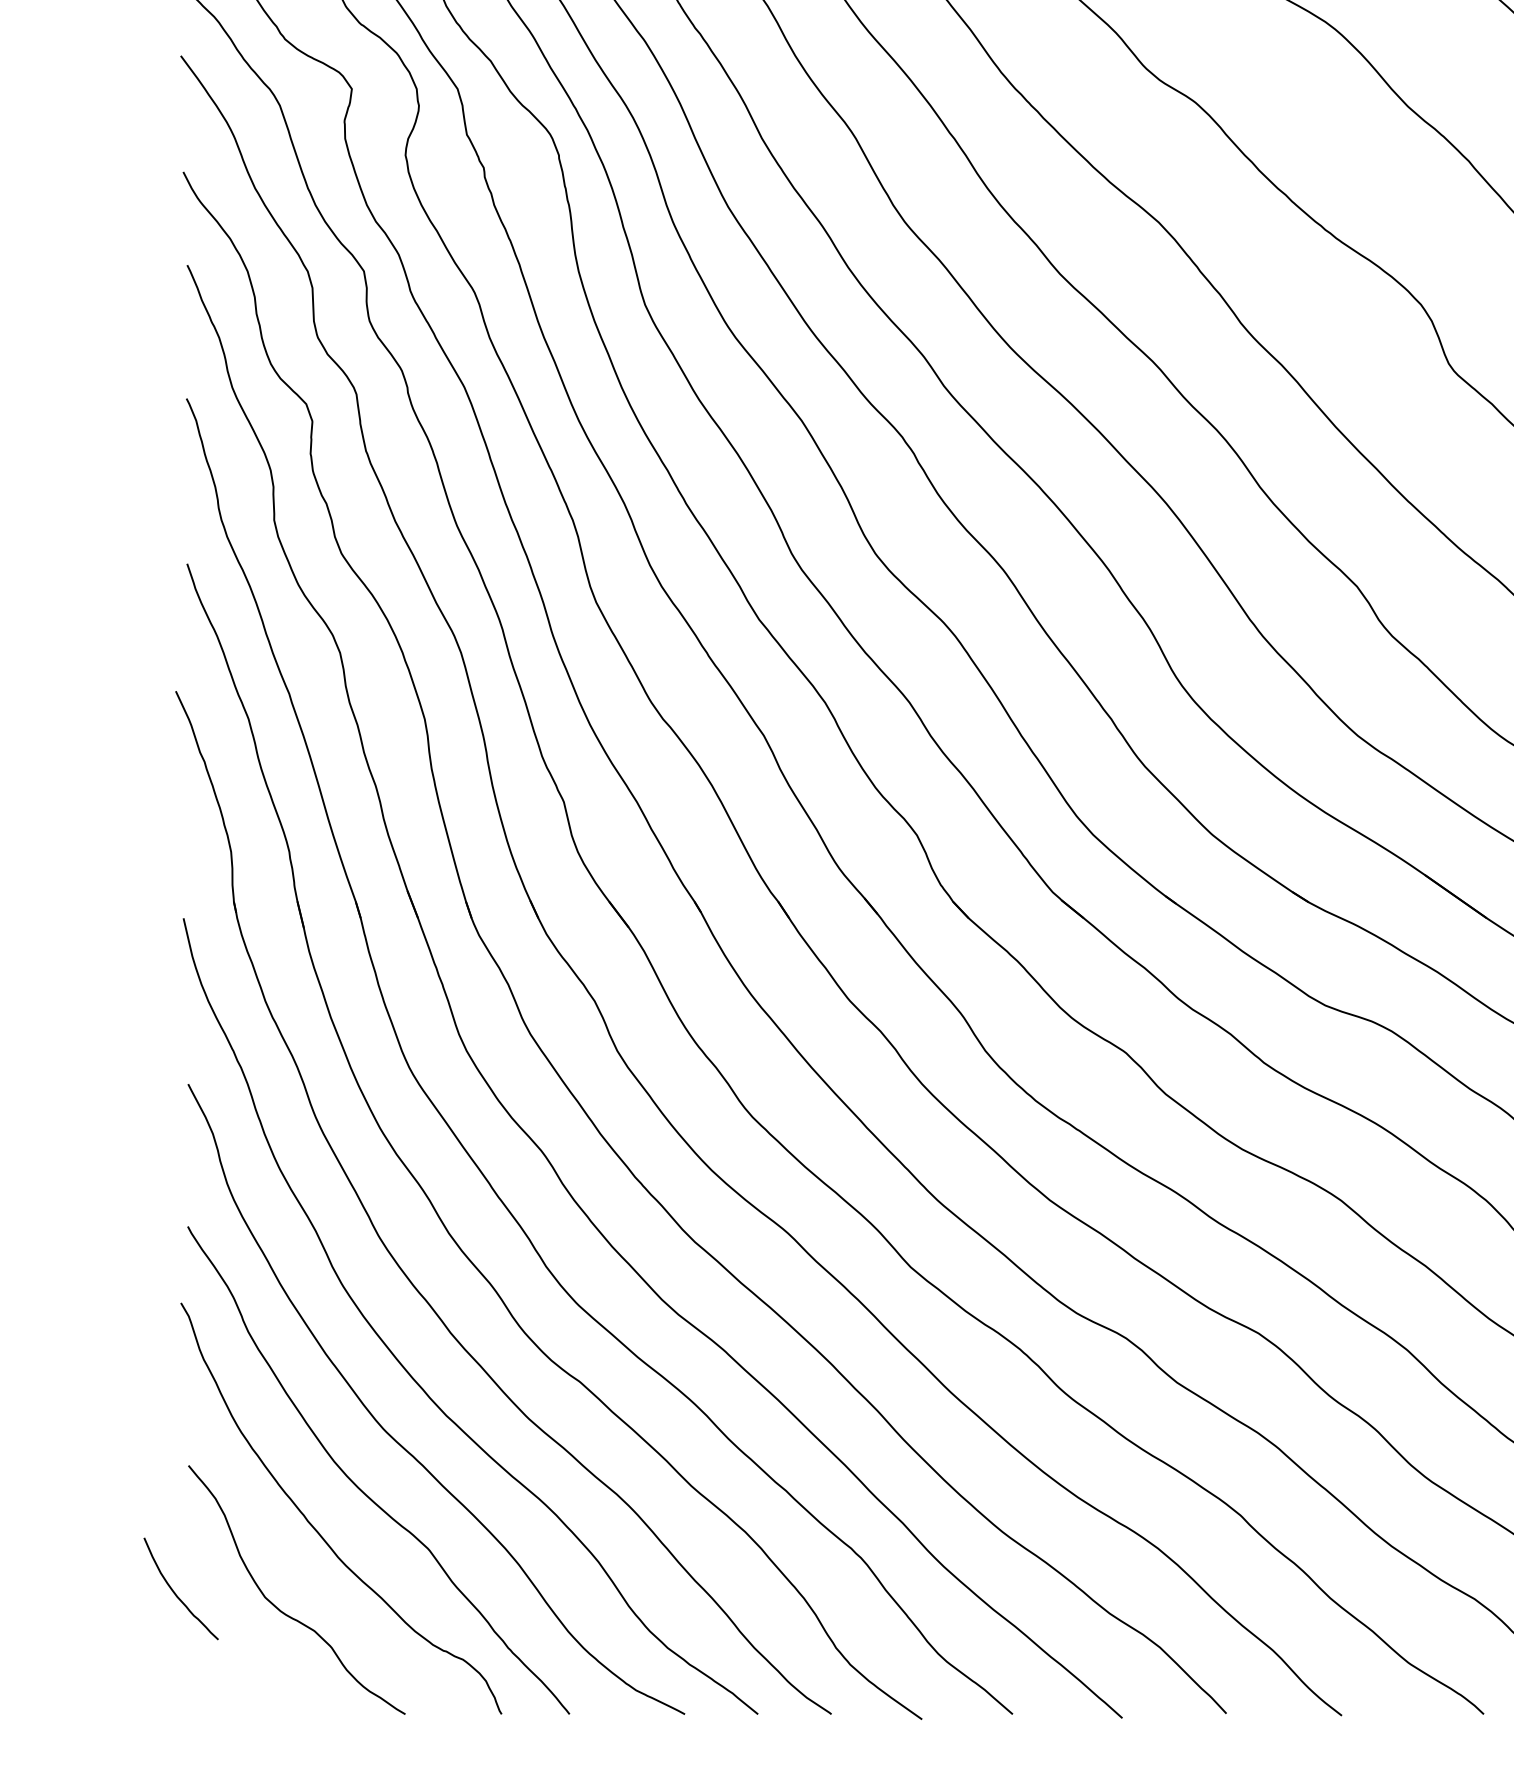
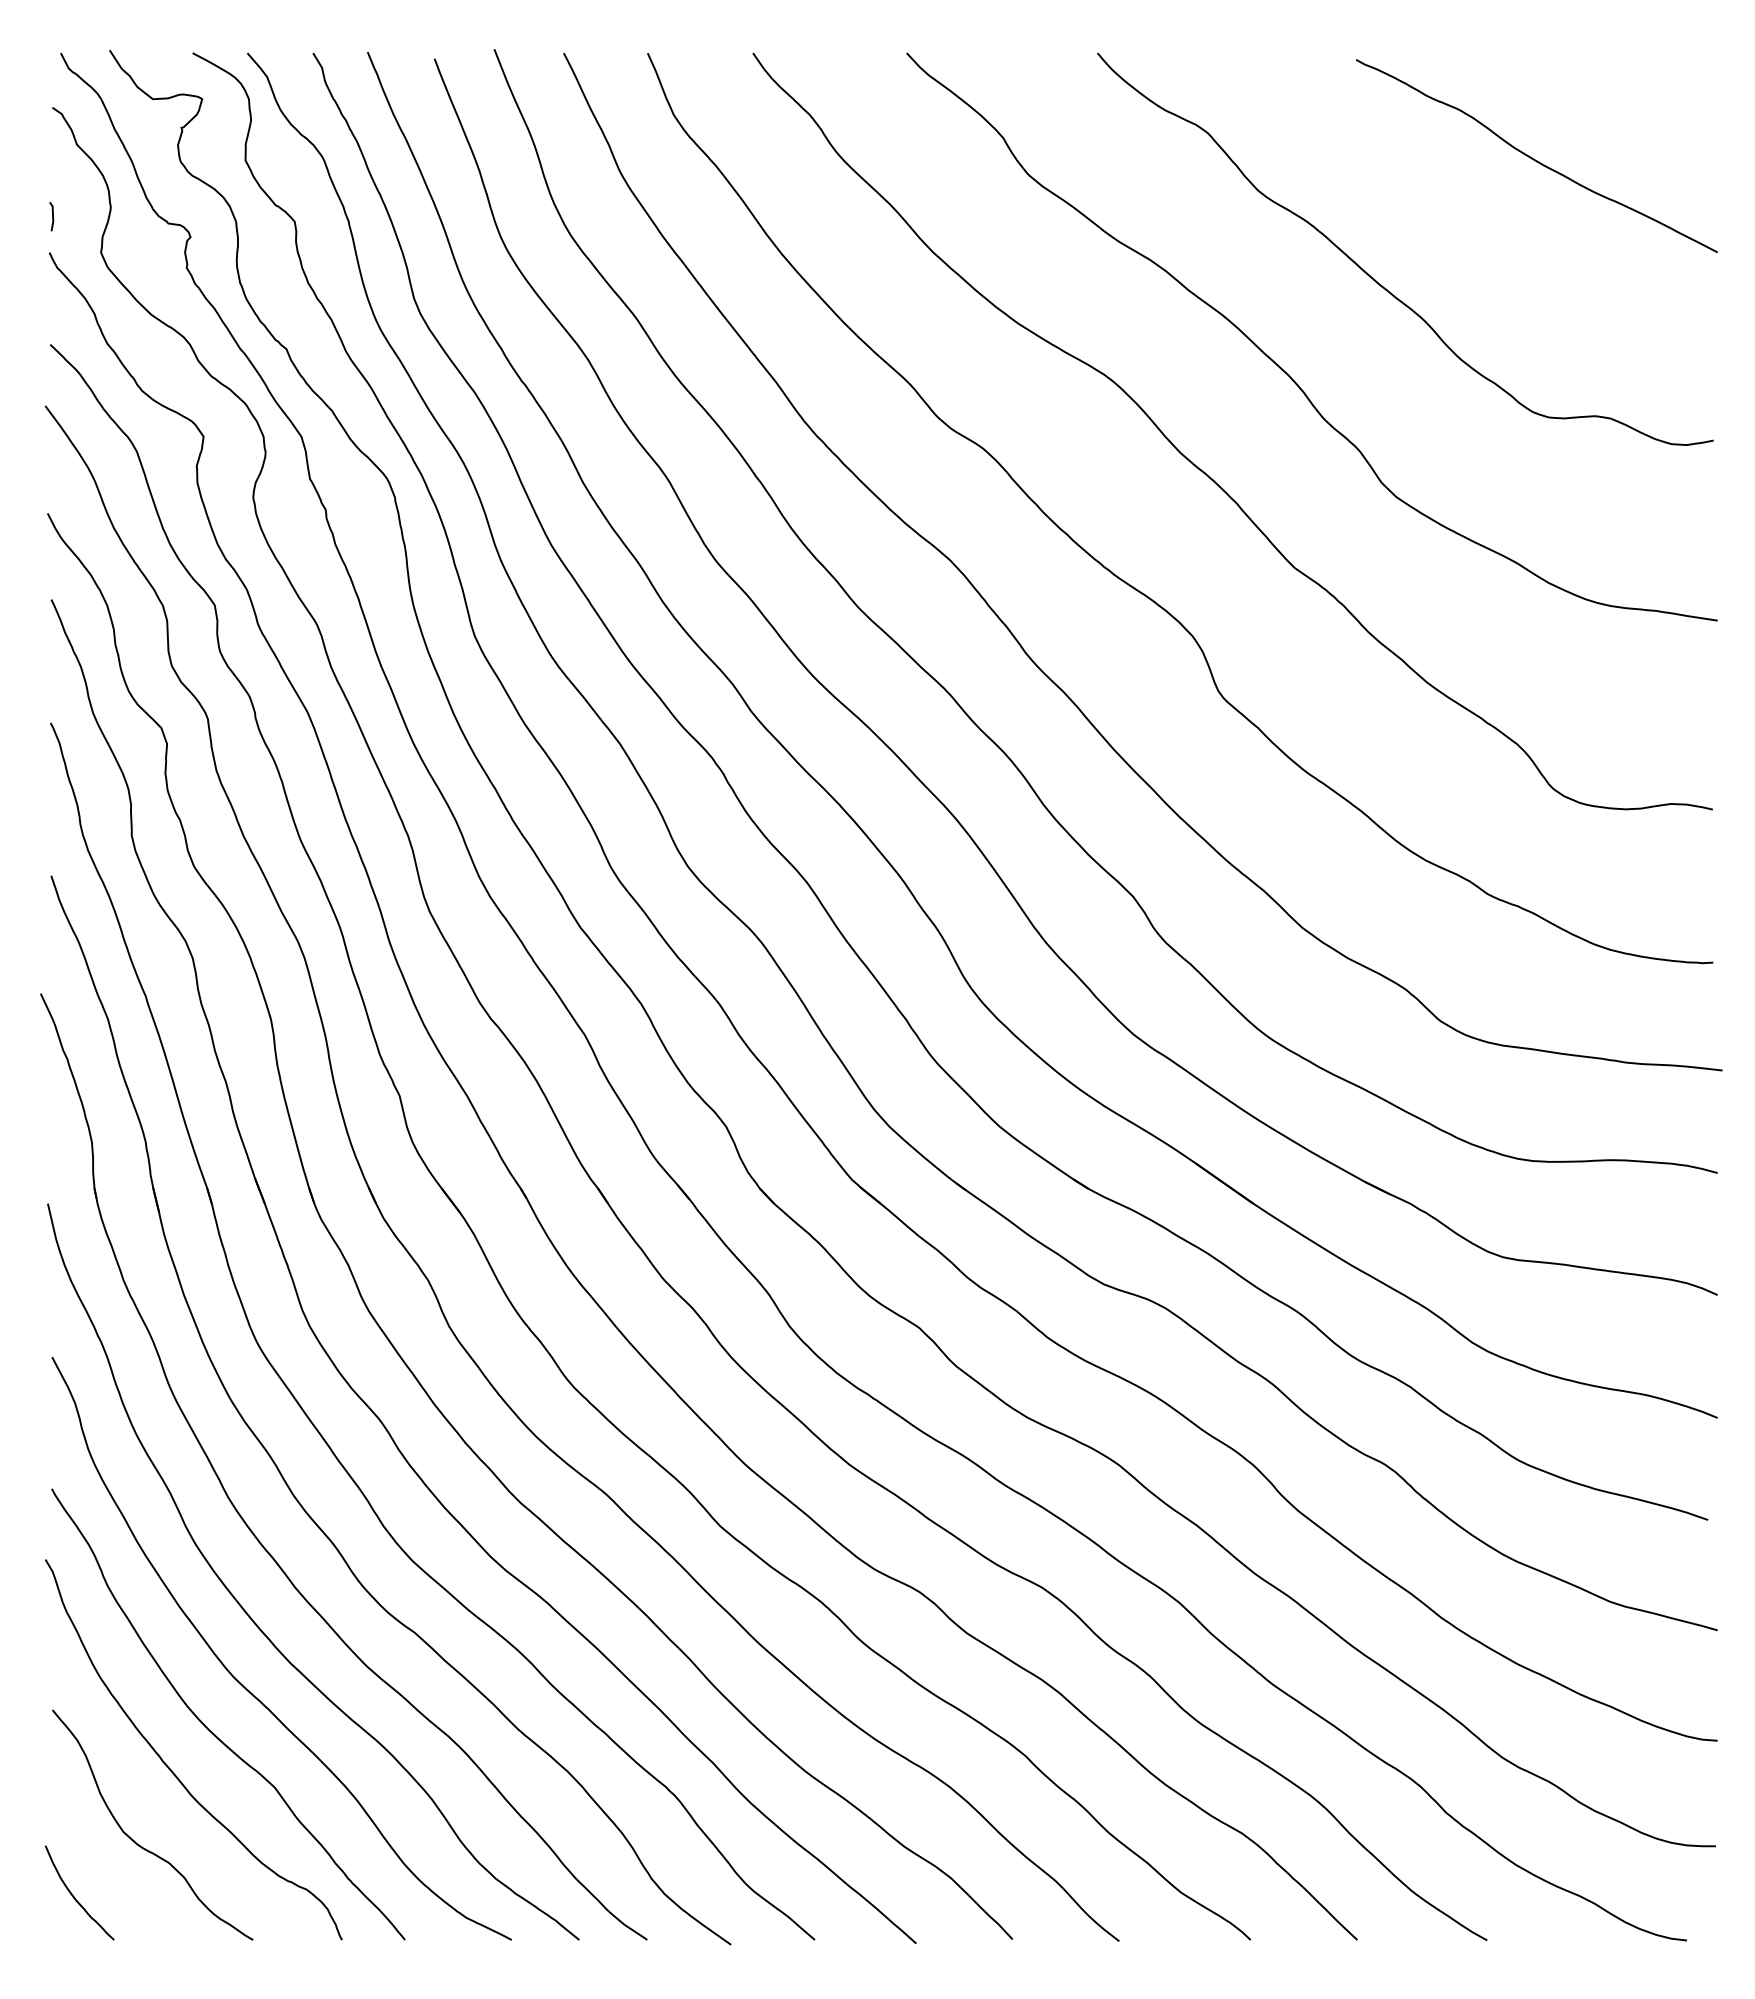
curve: (175, 1592) -> (74, 1896), moved

